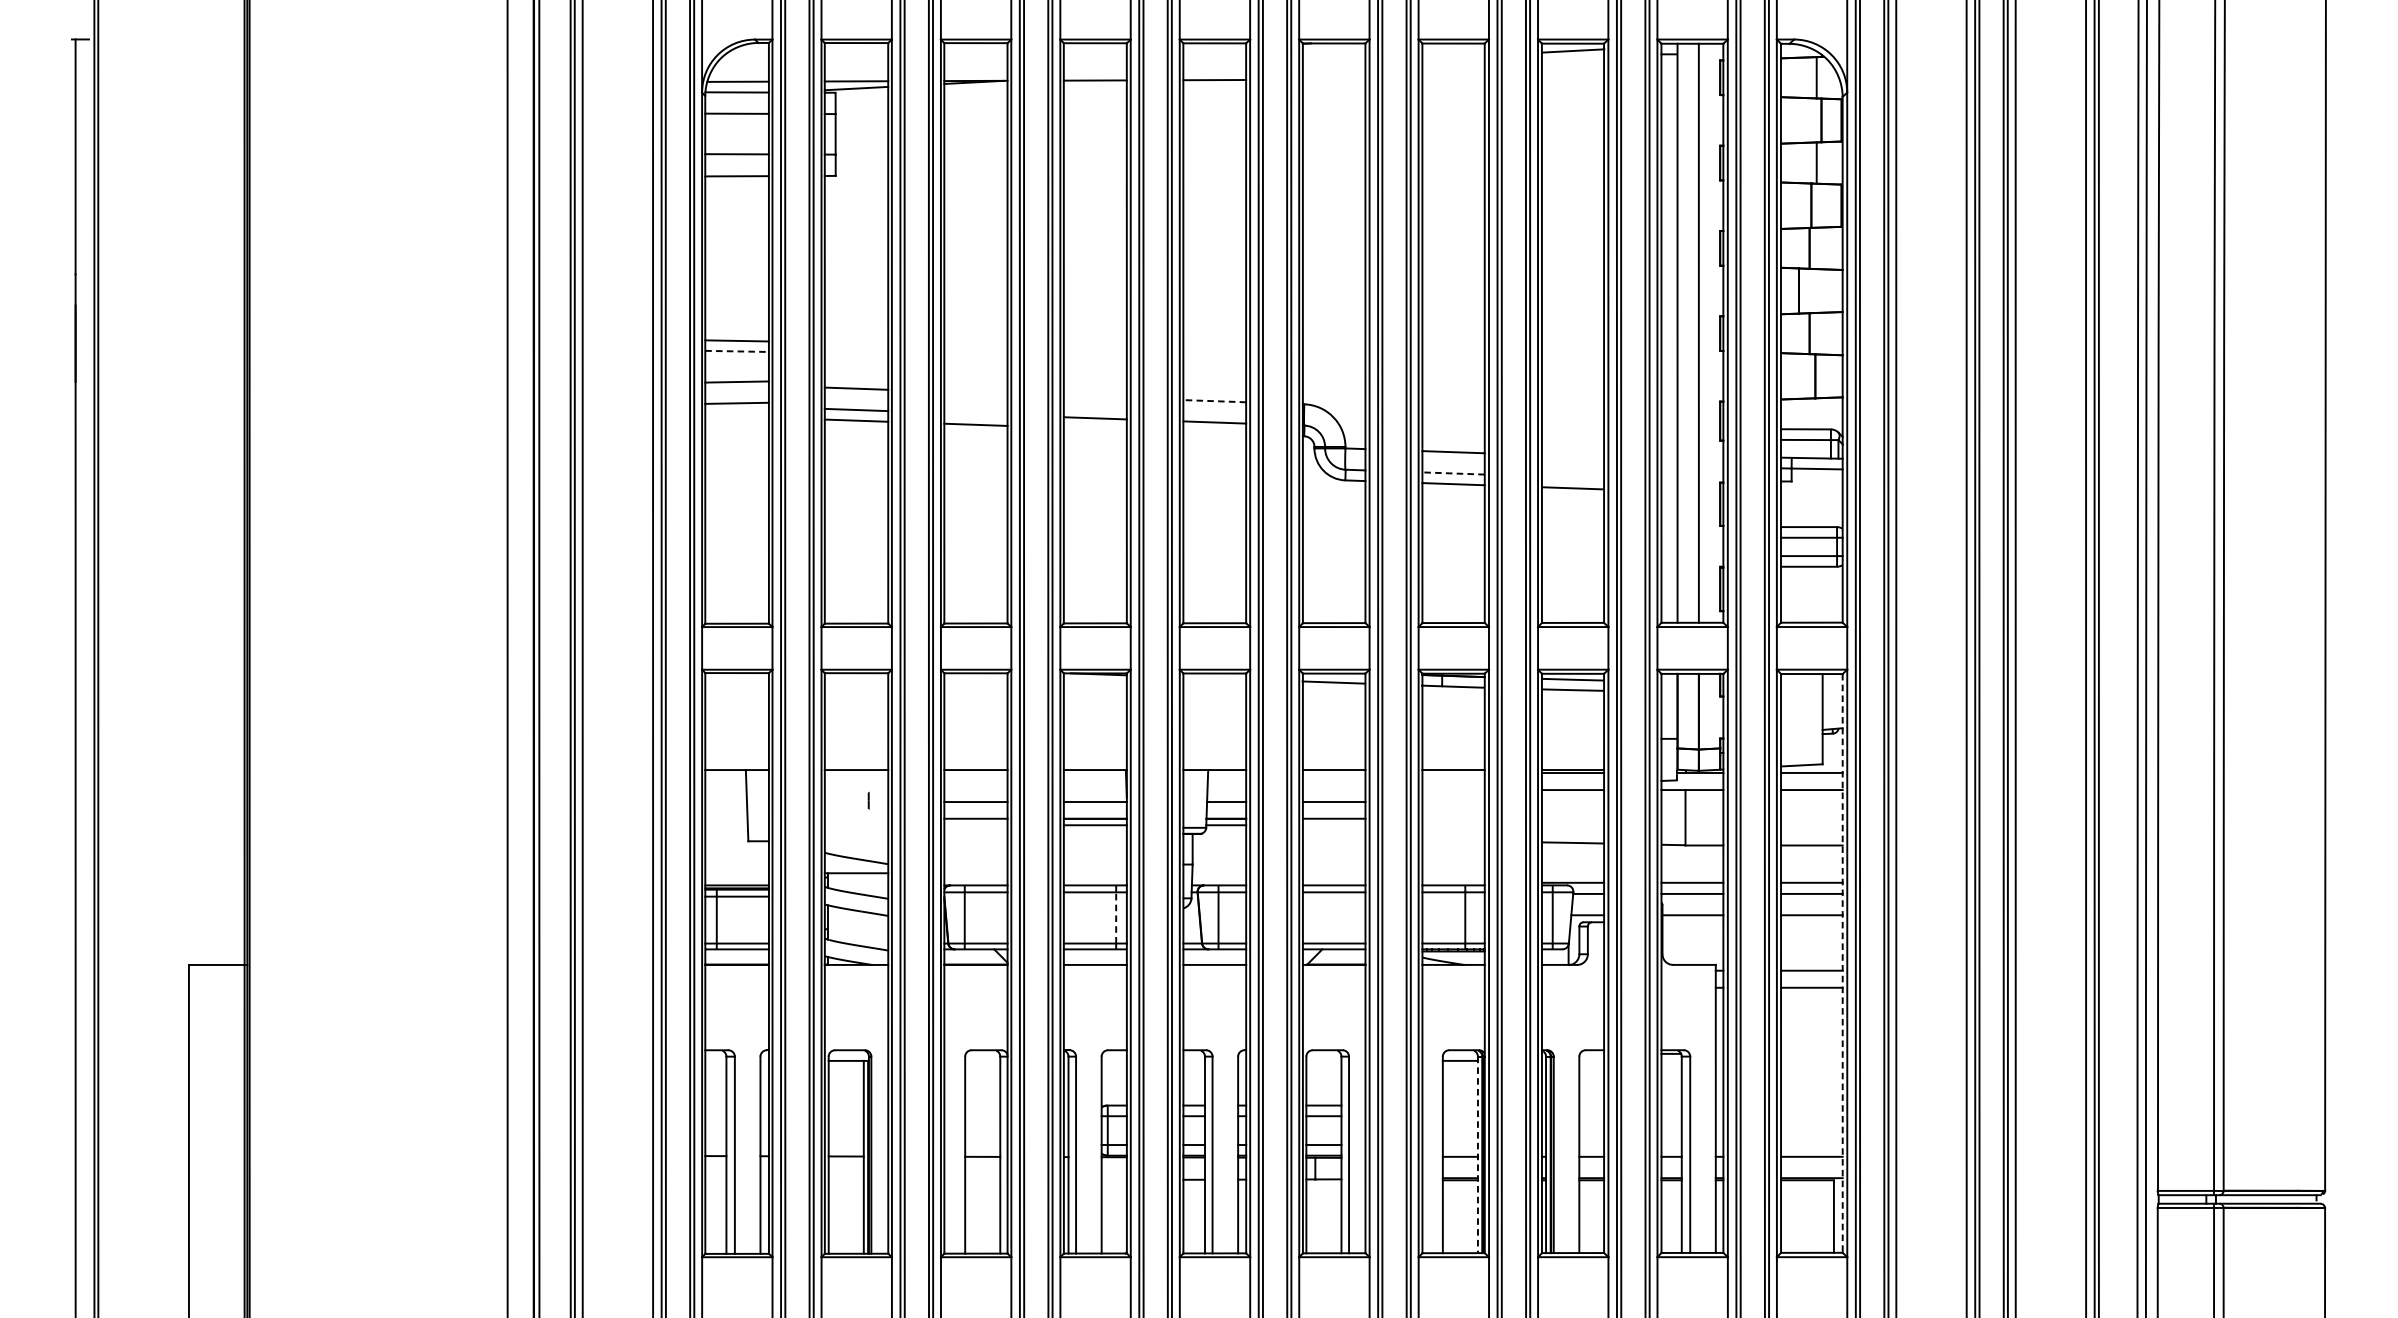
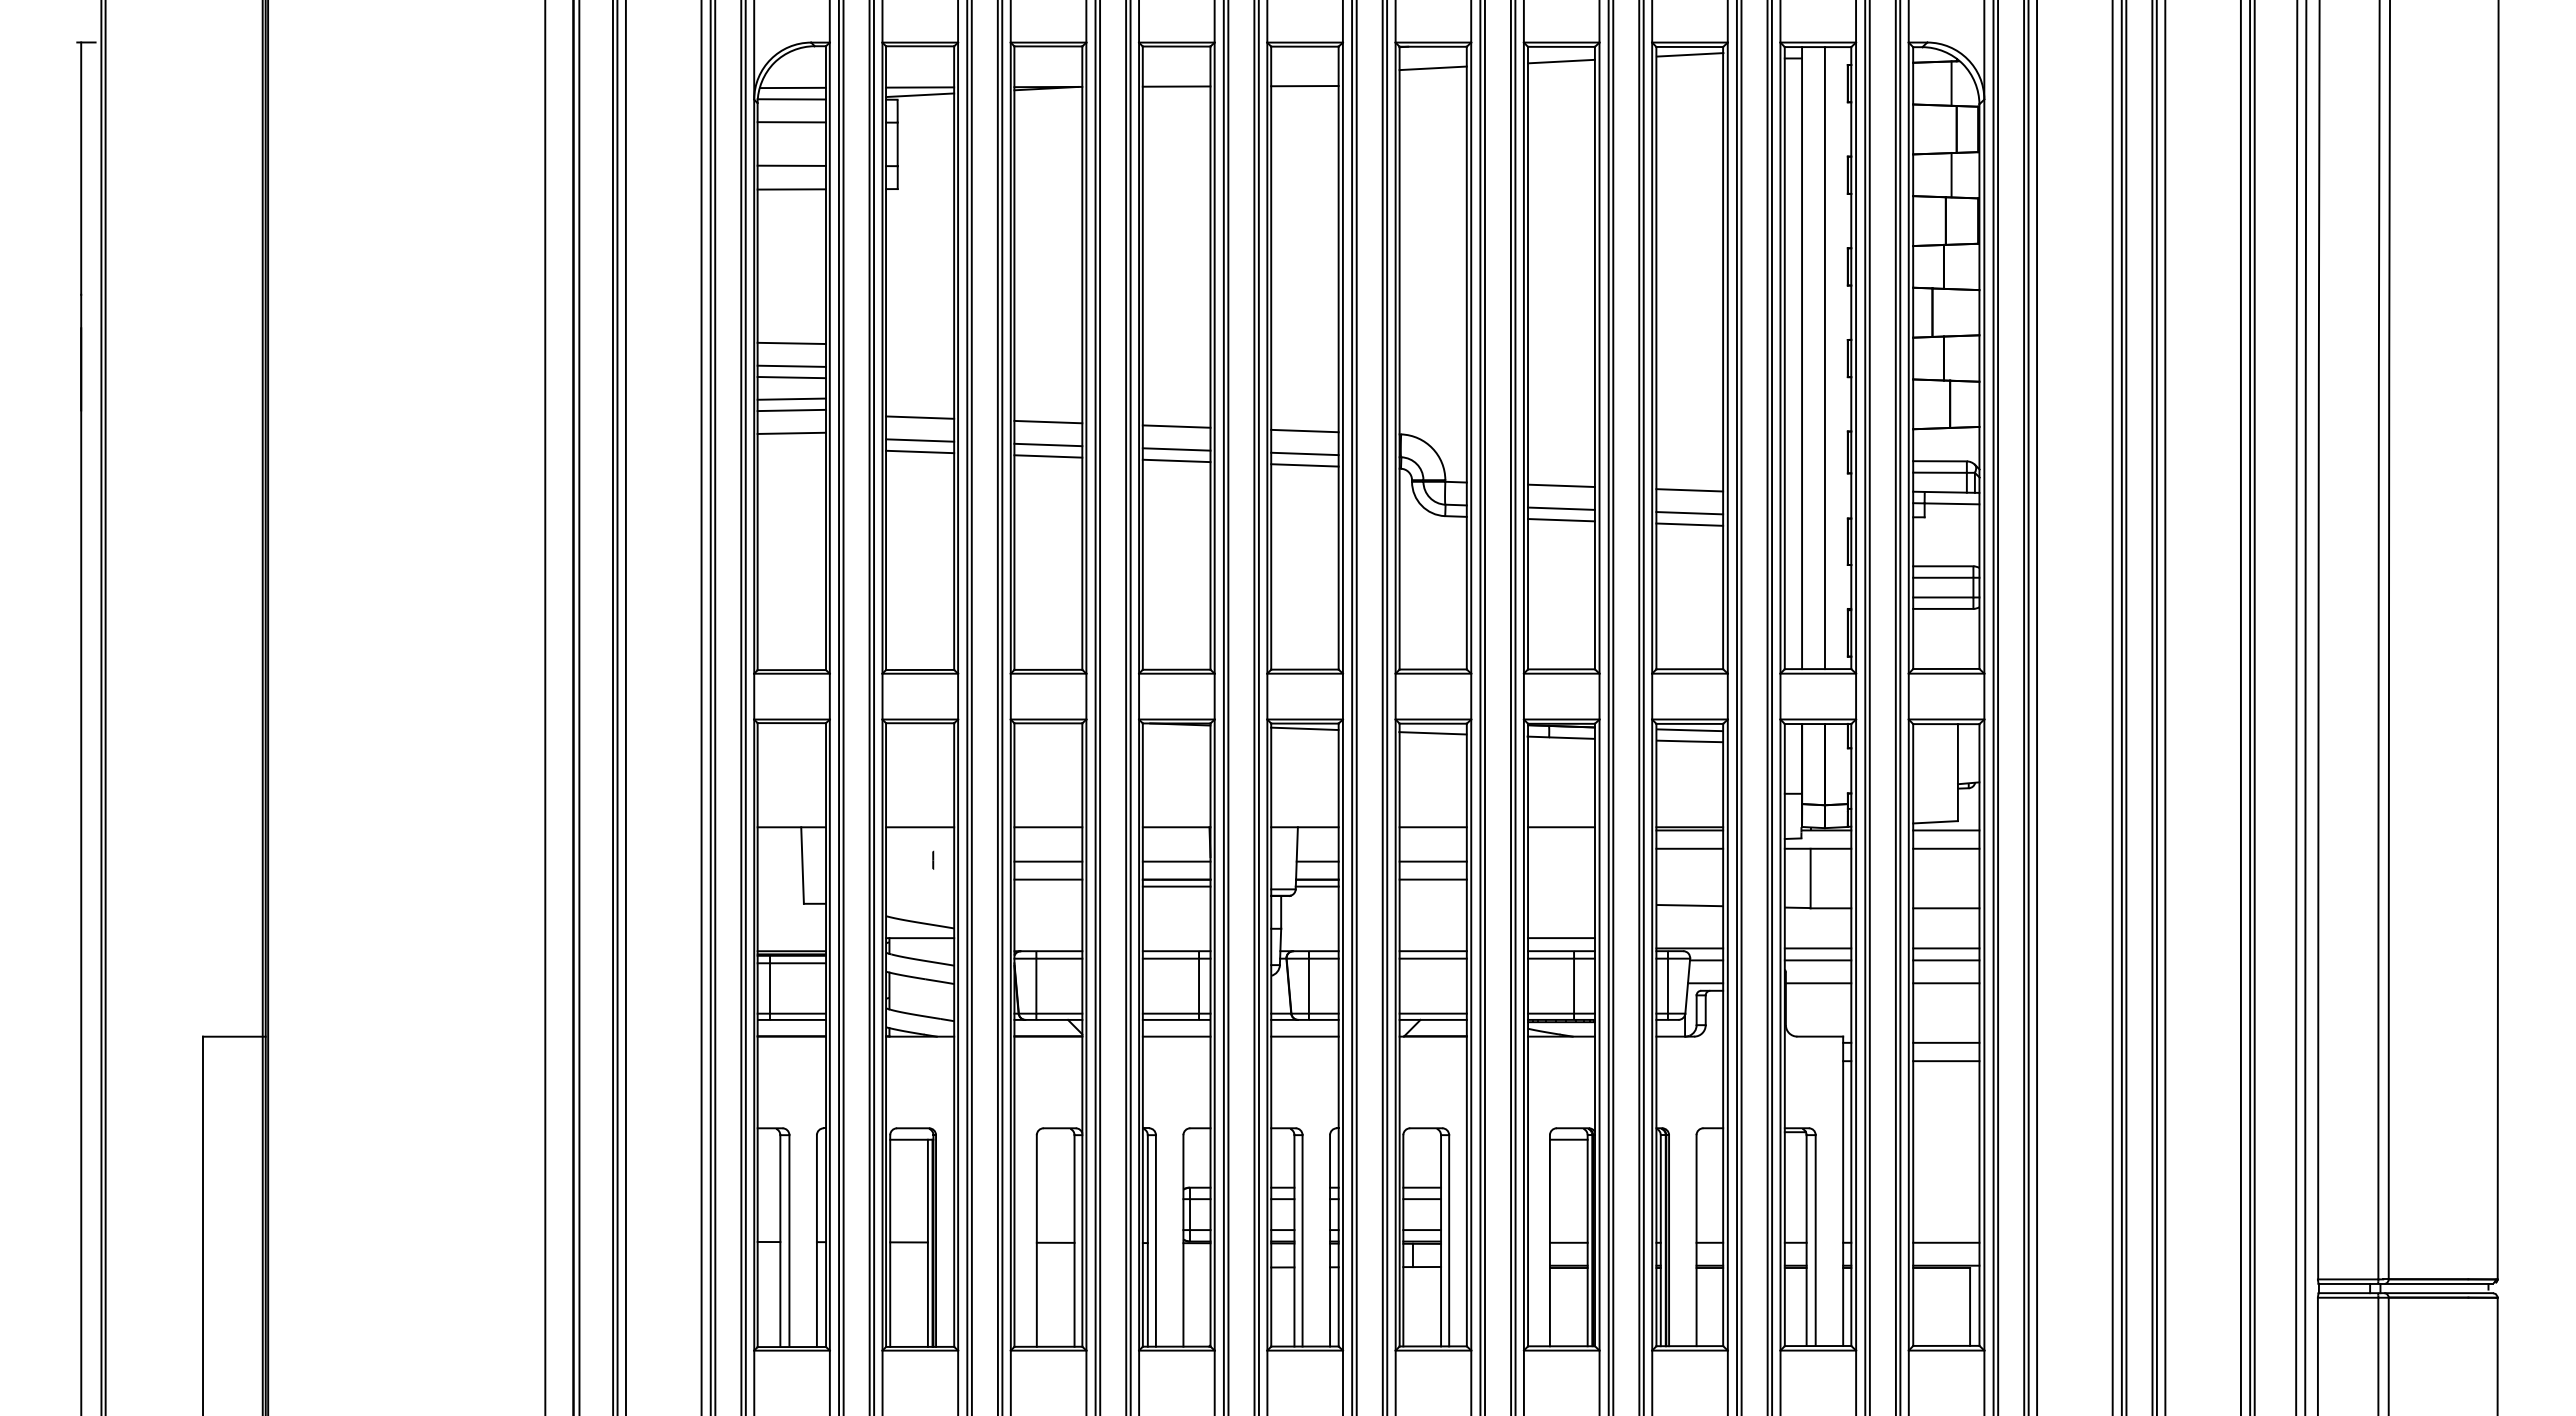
line: (1452, 57) -> (1560, 61), added
line: (1333, 63) -> (1432, 68), added
line: (736, 319) -> (791, 343), added
line: (737, 351) -> (792, 377), dashed -> solid
line: (736, 370) -> (791, 398), added
line: (976, 392) -> (1048, 421), added
line: (1095, 396) -> (1176, 426), added
line: (1214, 401) -> (1304, 431), dashed -> solid
line: (976, 413) -> (1048, 444), added
line: (1095, 428) -> (1176, 460), added
line: (1214, 433) -> (1304, 465), added
line: (1572, 456) -> (1689, 490), added
line: (1453, 473) -> (1561, 508), dashed -> solid
line: (1572, 477) -> (1689, 513), added
line: (1214, 678) -> (1304, 728), added
line: (1453, 873) -> (1561, 938), added
line: (1116, 917) -> (1199, 985), dashed -> solid
line: (1842, 962) -> (1979, 1034), dashed -> solid
line: (1477, 1154) -> (1587, 1240), dashed -> solid

